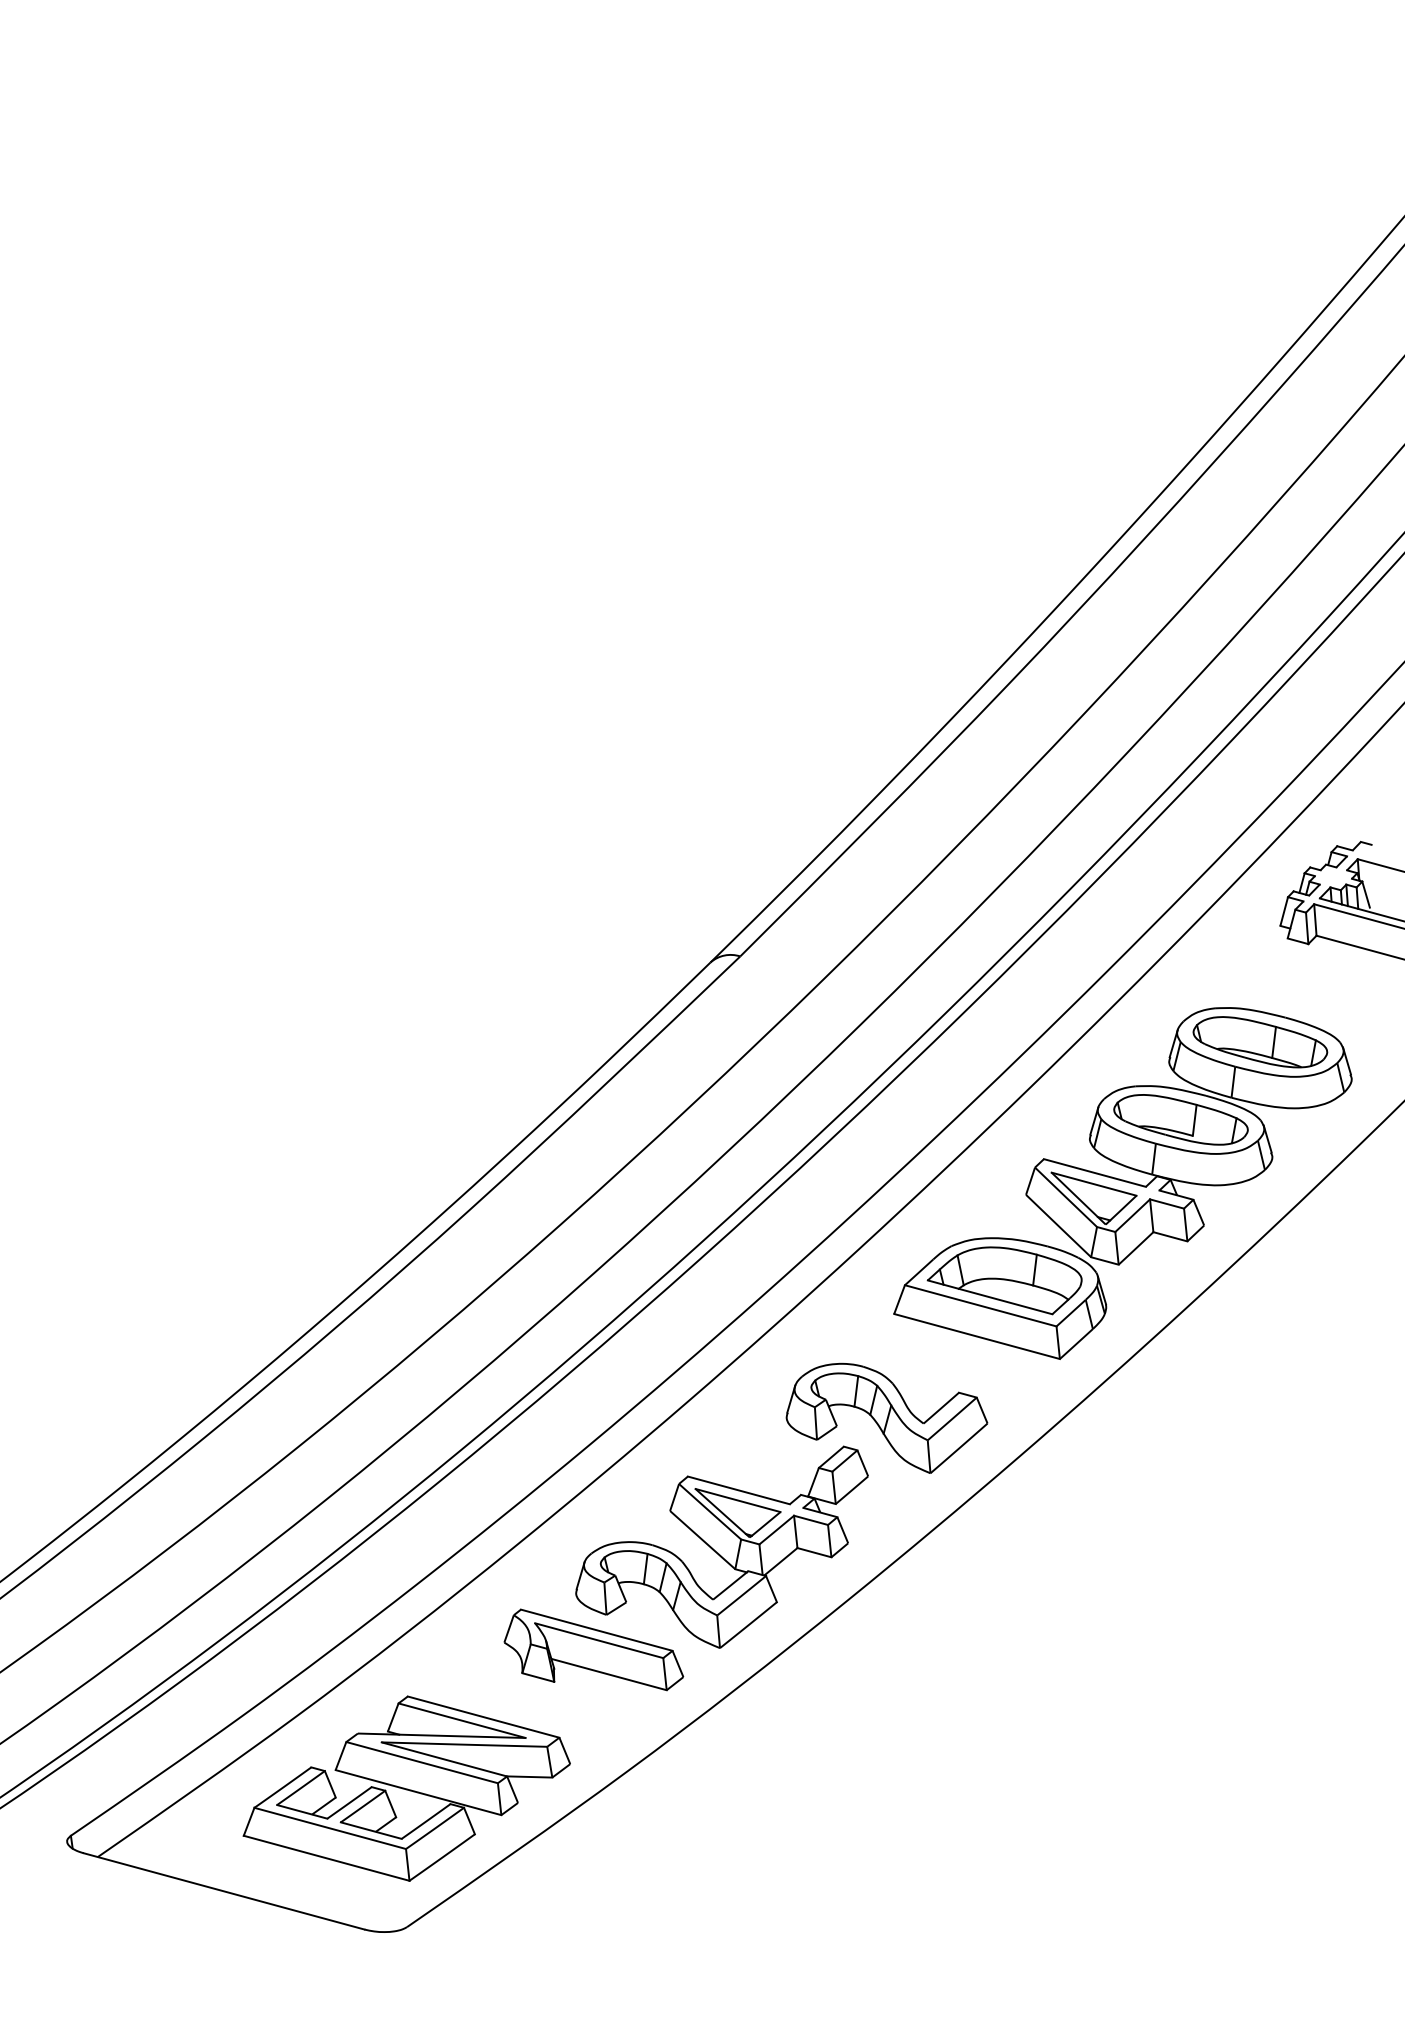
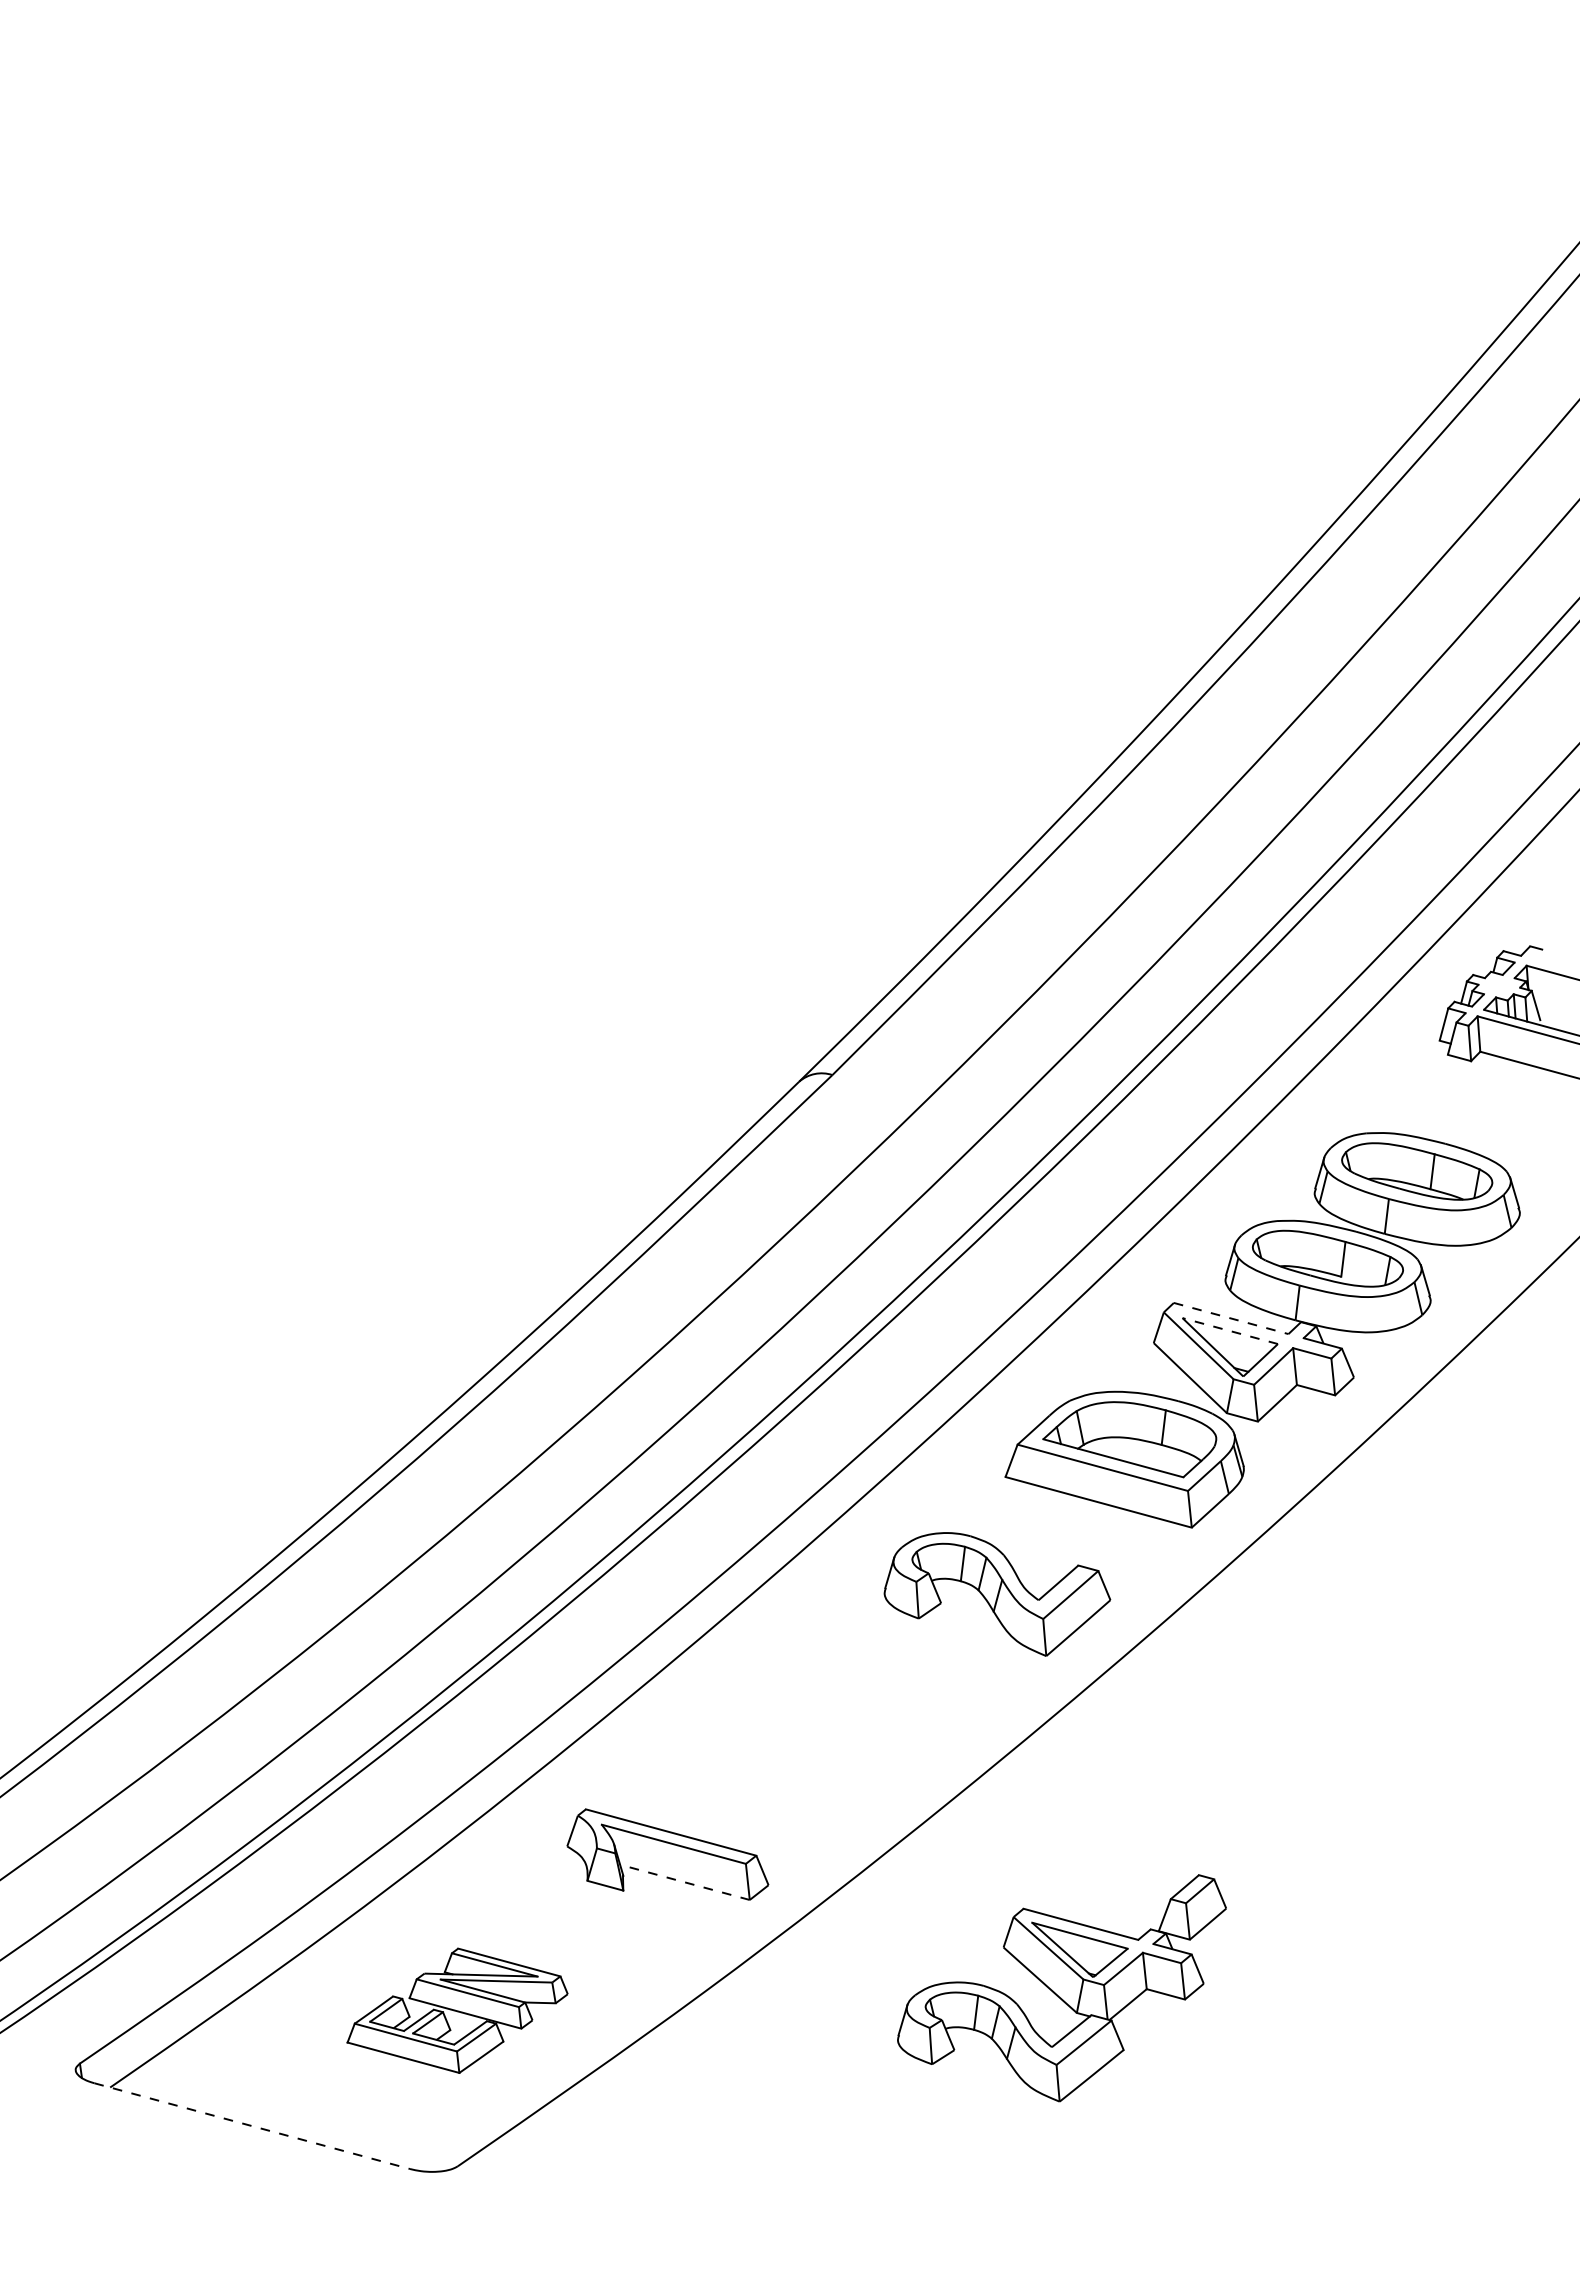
line: (1095, 1172) -> (1231, 1318), solid -> dashed
line: (1093, 1183) -> (1229, 1330), solid -> dashed
part: (721, 1547) -> (1061, 1988), moved
line: (608, 1674) -> (684, 1882), solid -> dashed
part: (406, 1788) -> (457, 2010), size x0.6
line: (224, 1891) -> (252, 2126), solid -> dashed

